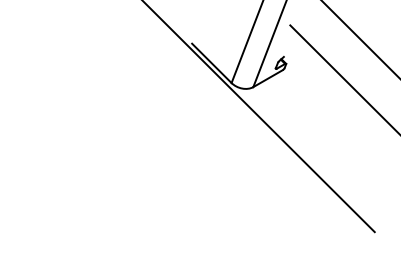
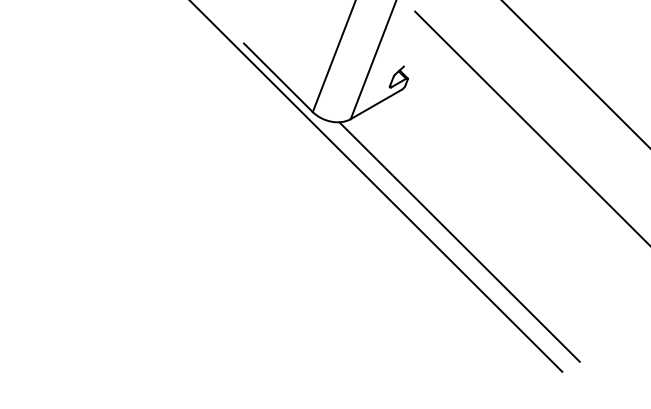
line: (315, 157) -> (459, 241), added

